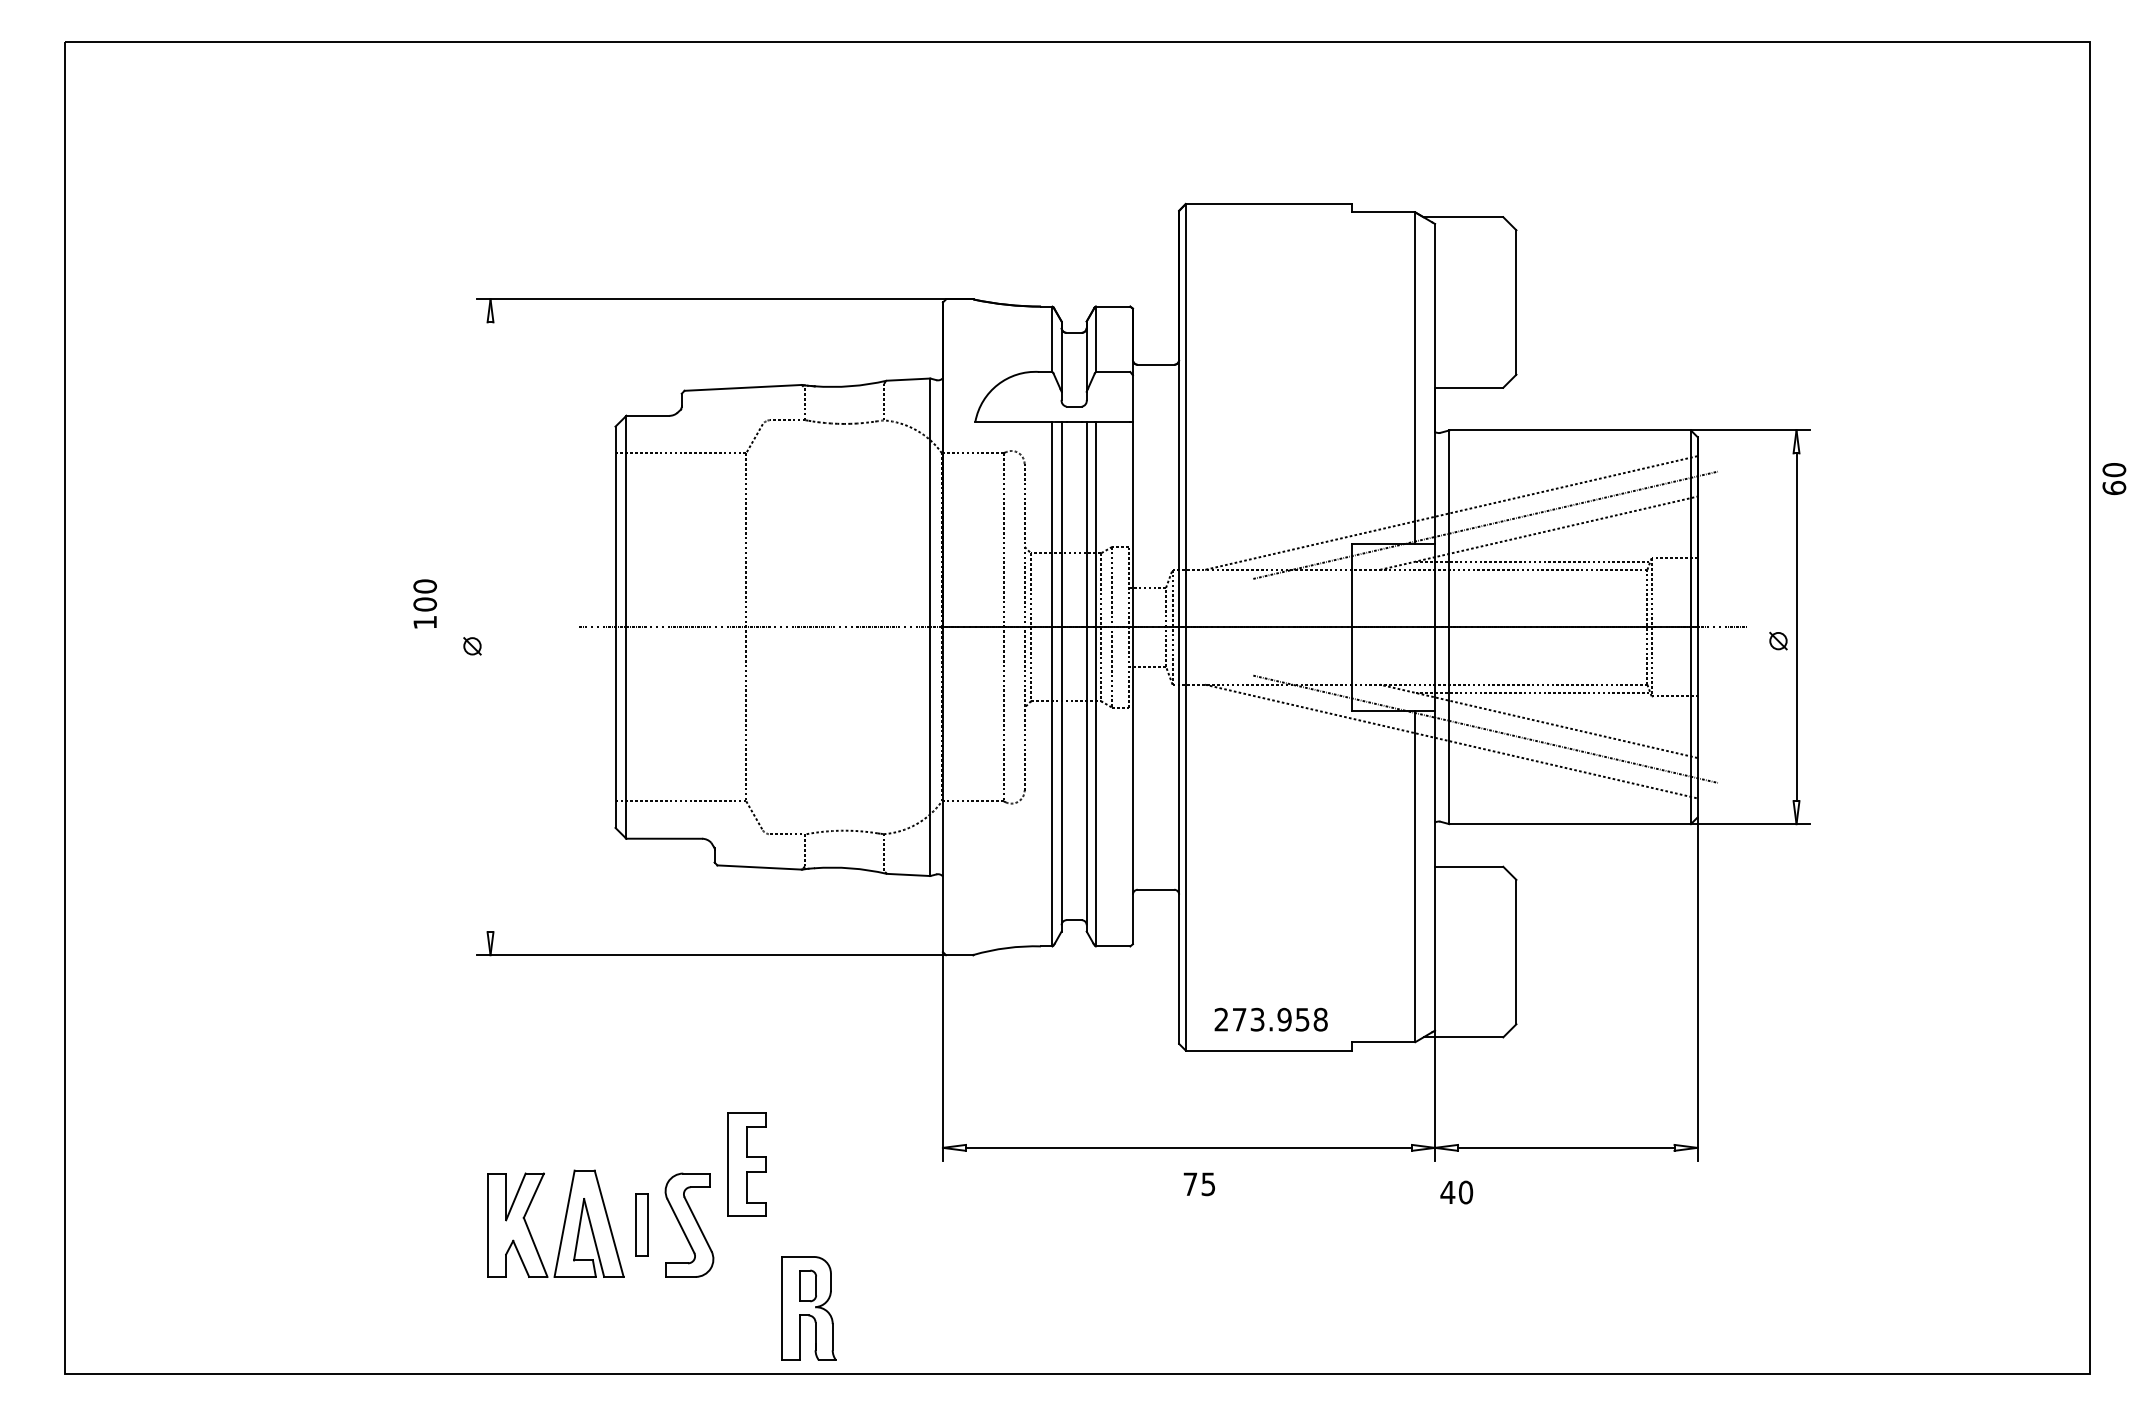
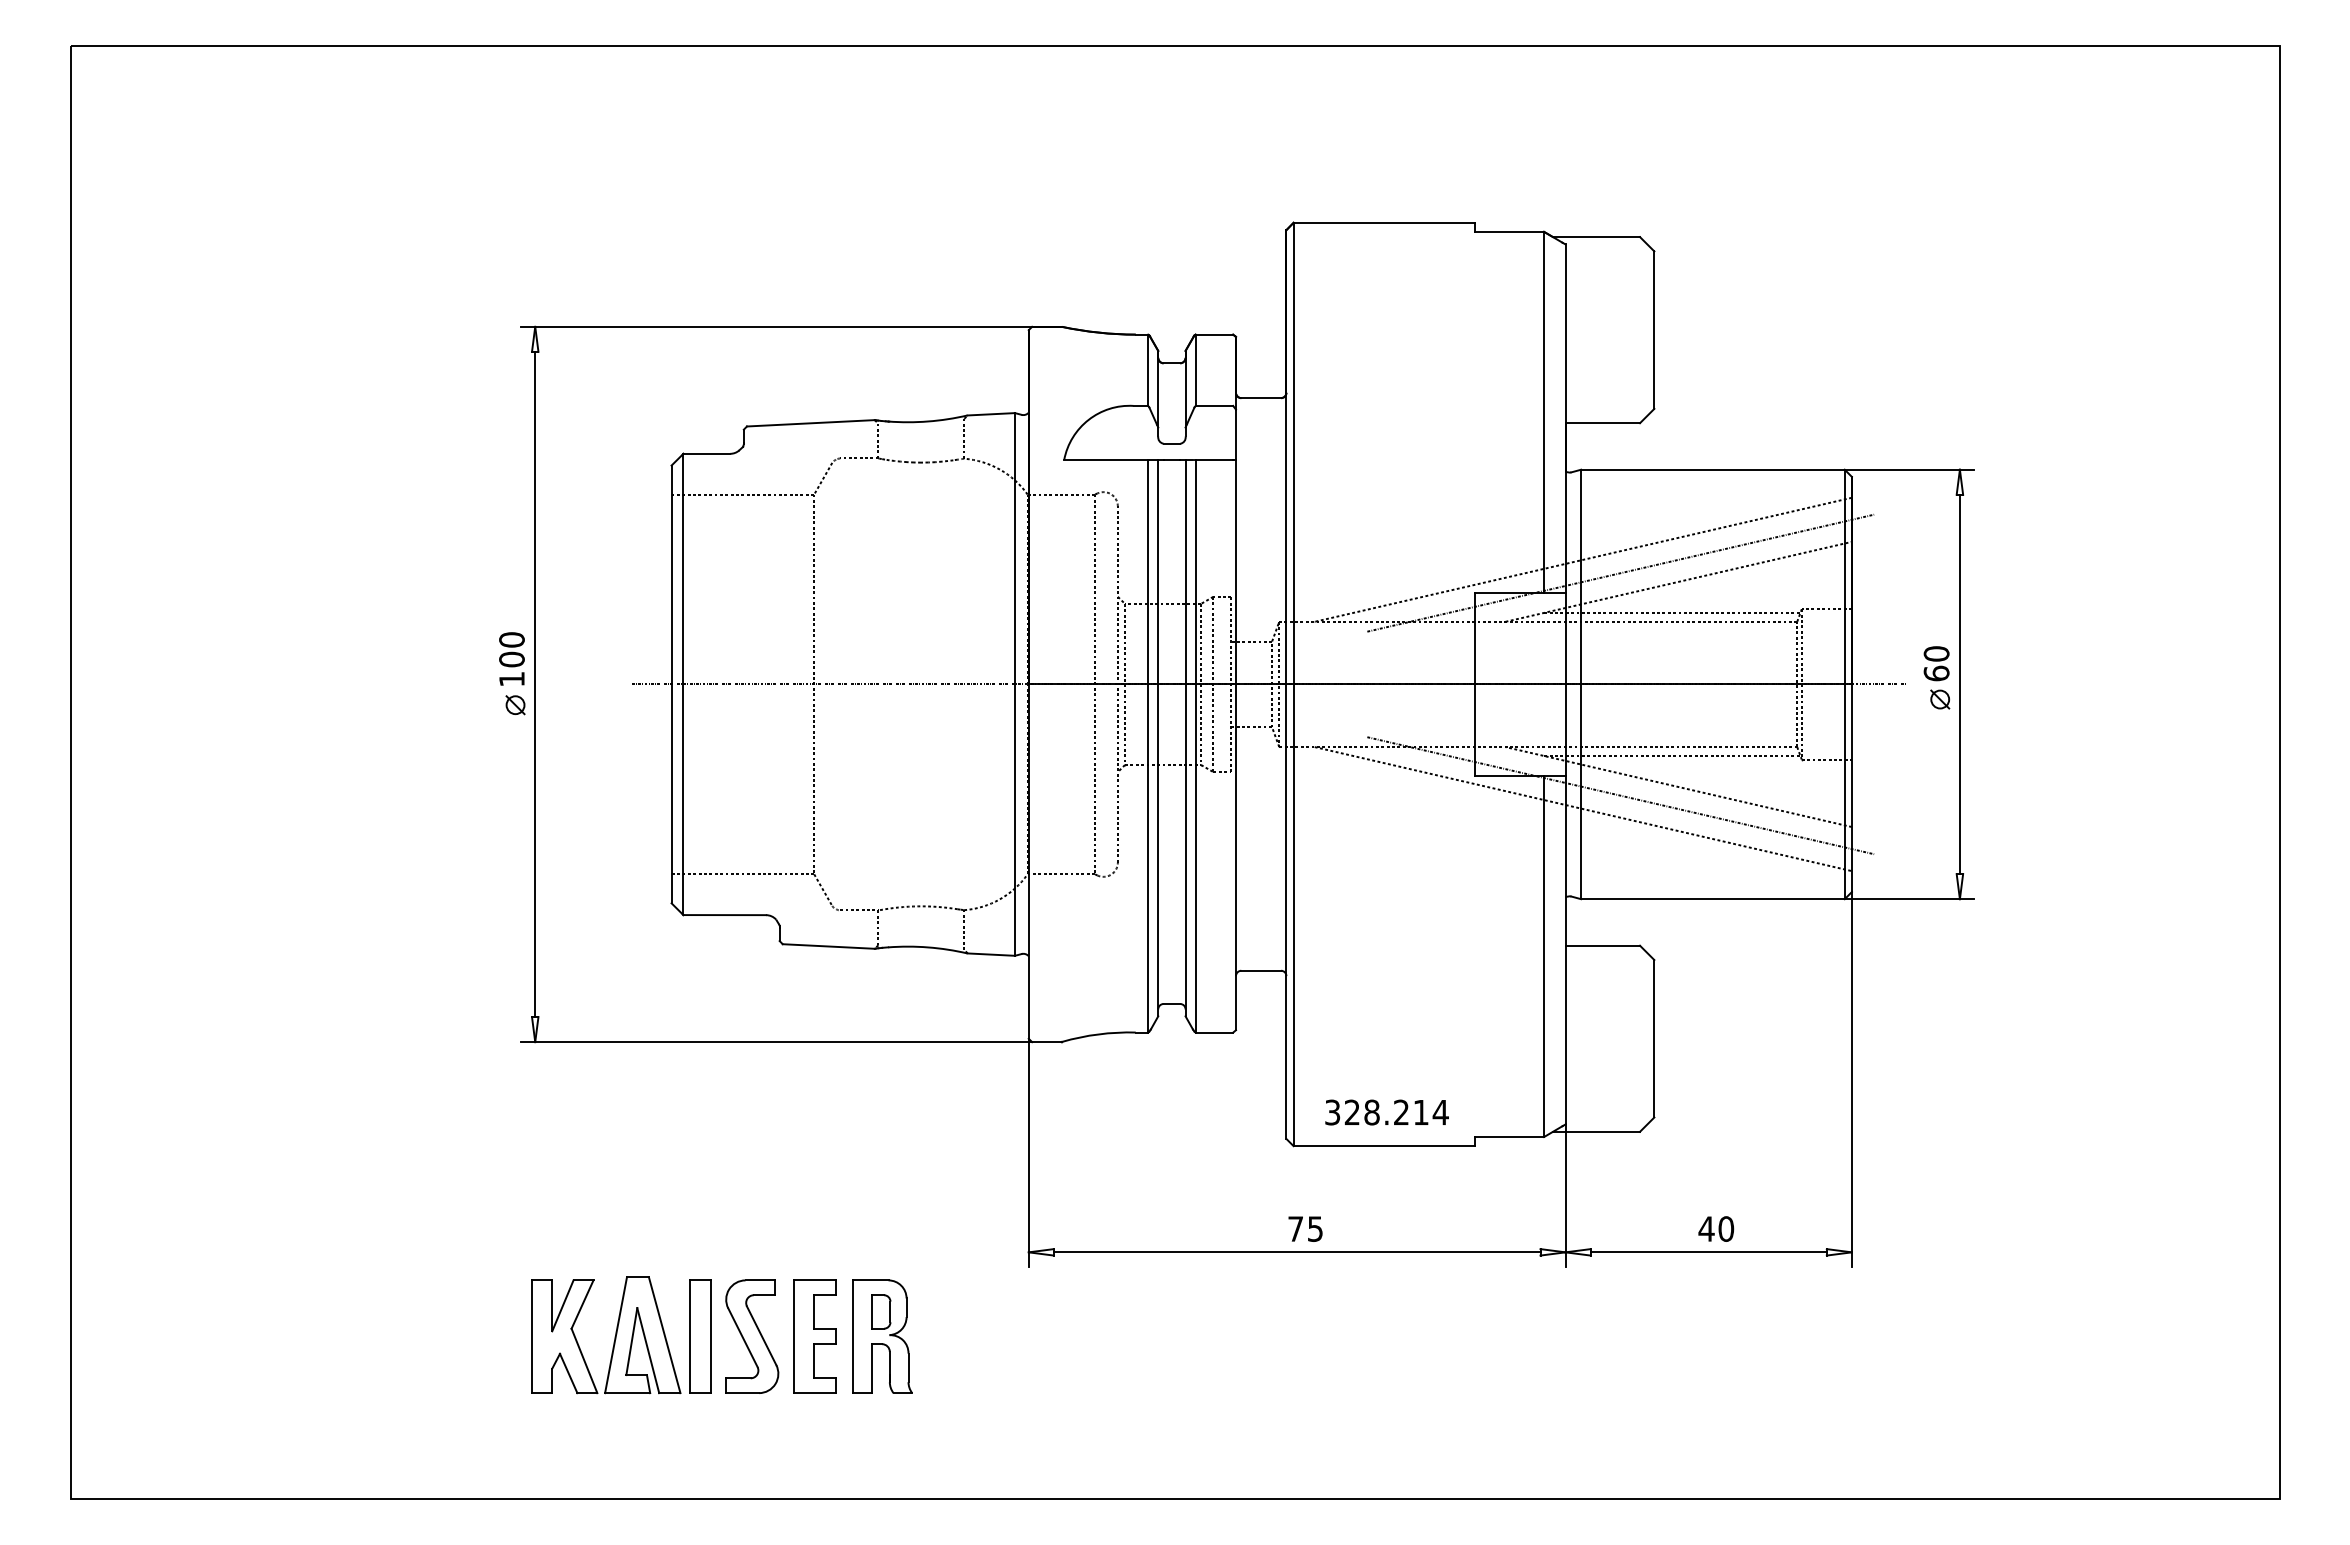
text: (2114, 478) -> (1936, 663), moved
text: (424, 603) -> (511, 658), moved
line: (490, 627) -> (535, 684), added
text: (1270, 1019) -> (1386, 1112), 273.958 -> 328.214
part: (746, 1164) -> (814, 1336), moved
text: (1199, 1183) -> (1305, 1228), moved
text: (1456, 1192) -> (1716, 1228), moved
part: (642, 1225) -> (700, 1336), size x1.67
part: (808, 1308) -> (882, 1336), moved

